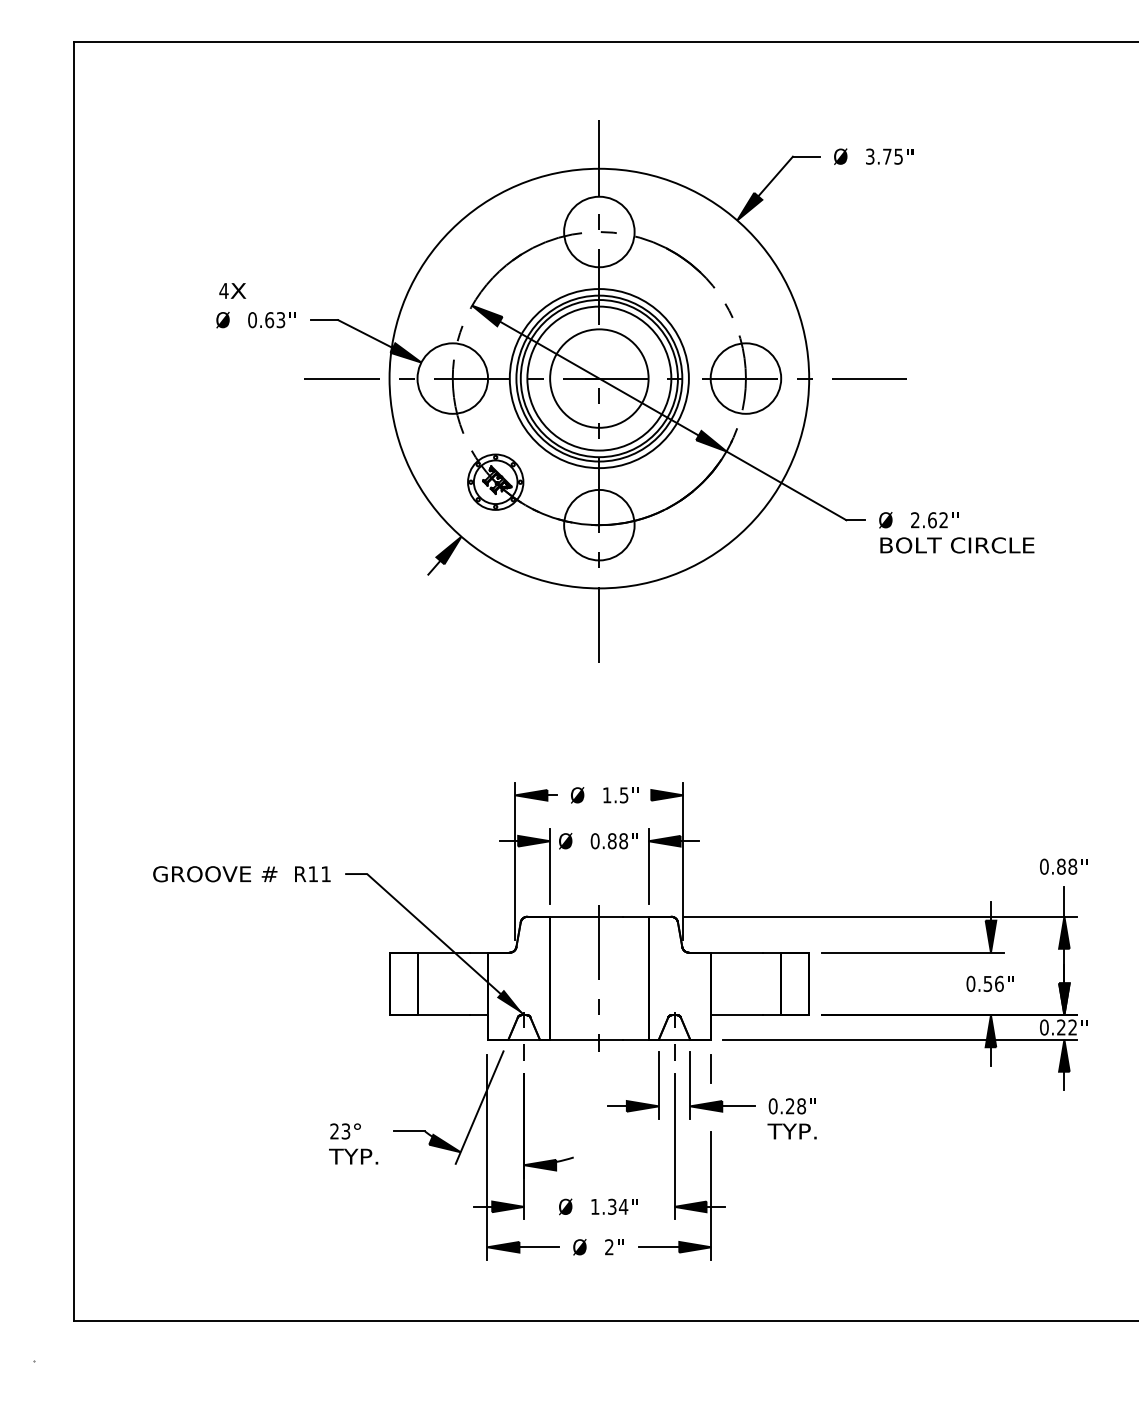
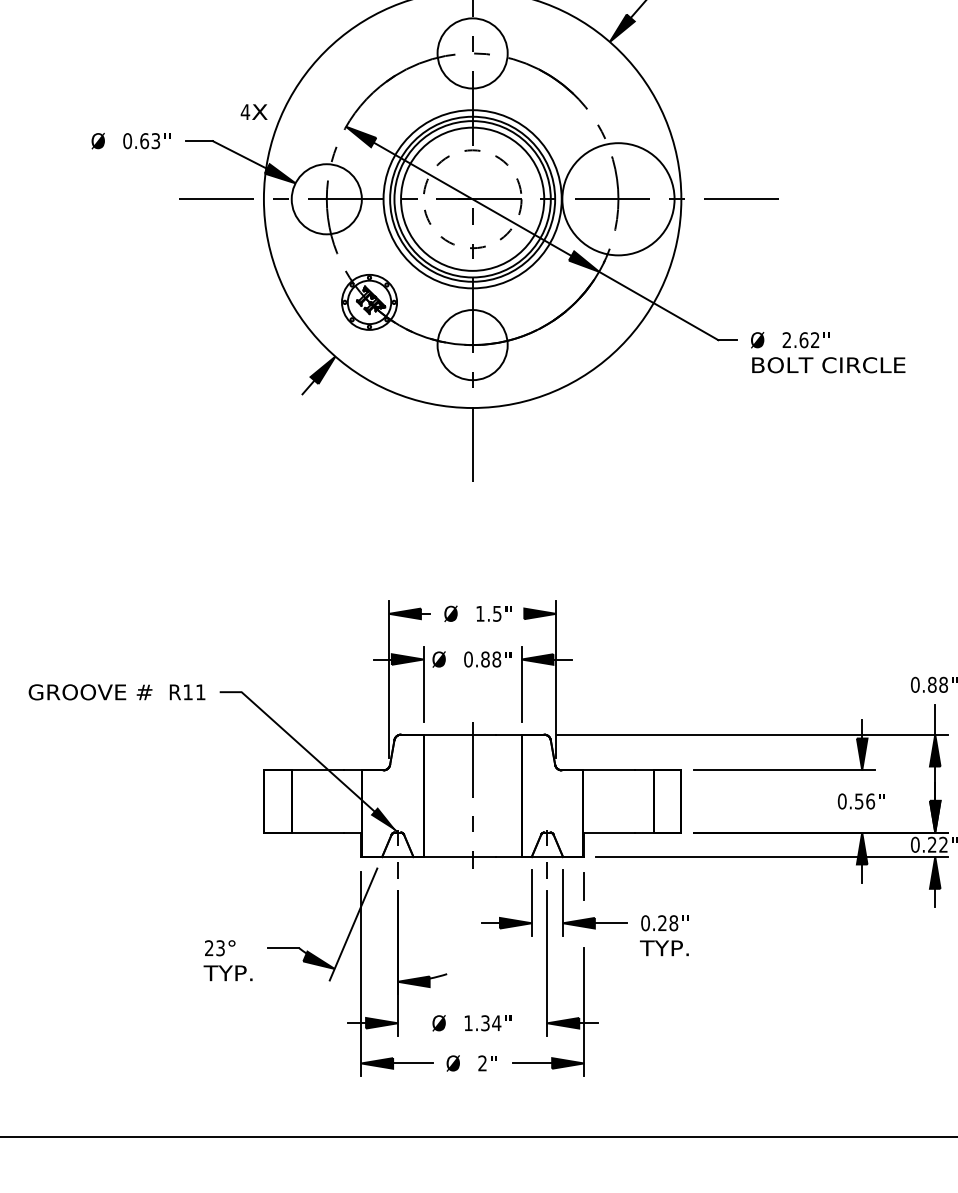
text: (232, 290) -> (253, 111), moved
circle: (599, 378) -> (472, 199), solid -> dashed
circle: (745, 378) -> (618, 199), size x1.6

